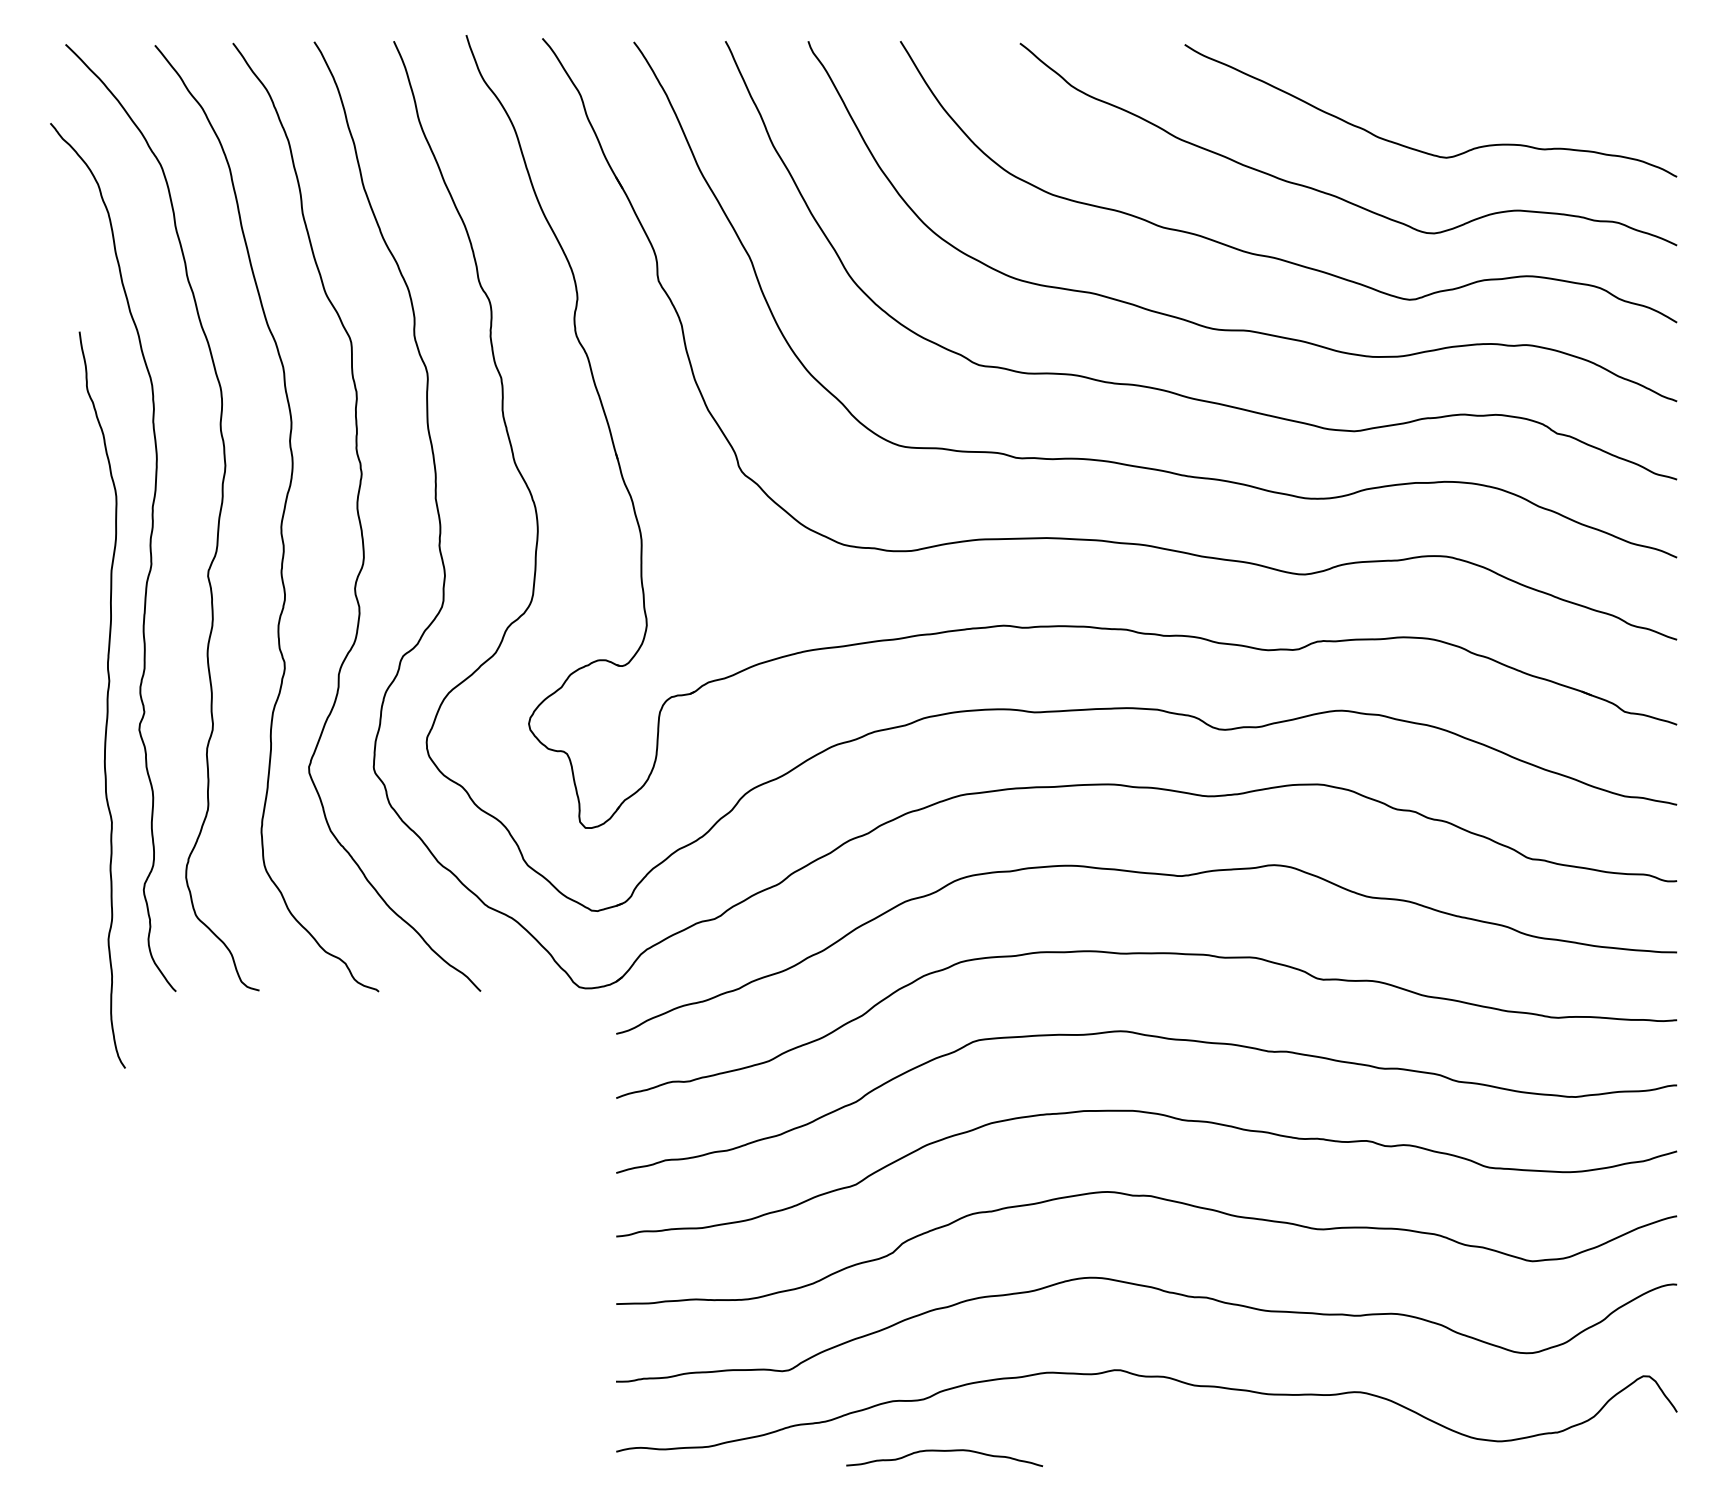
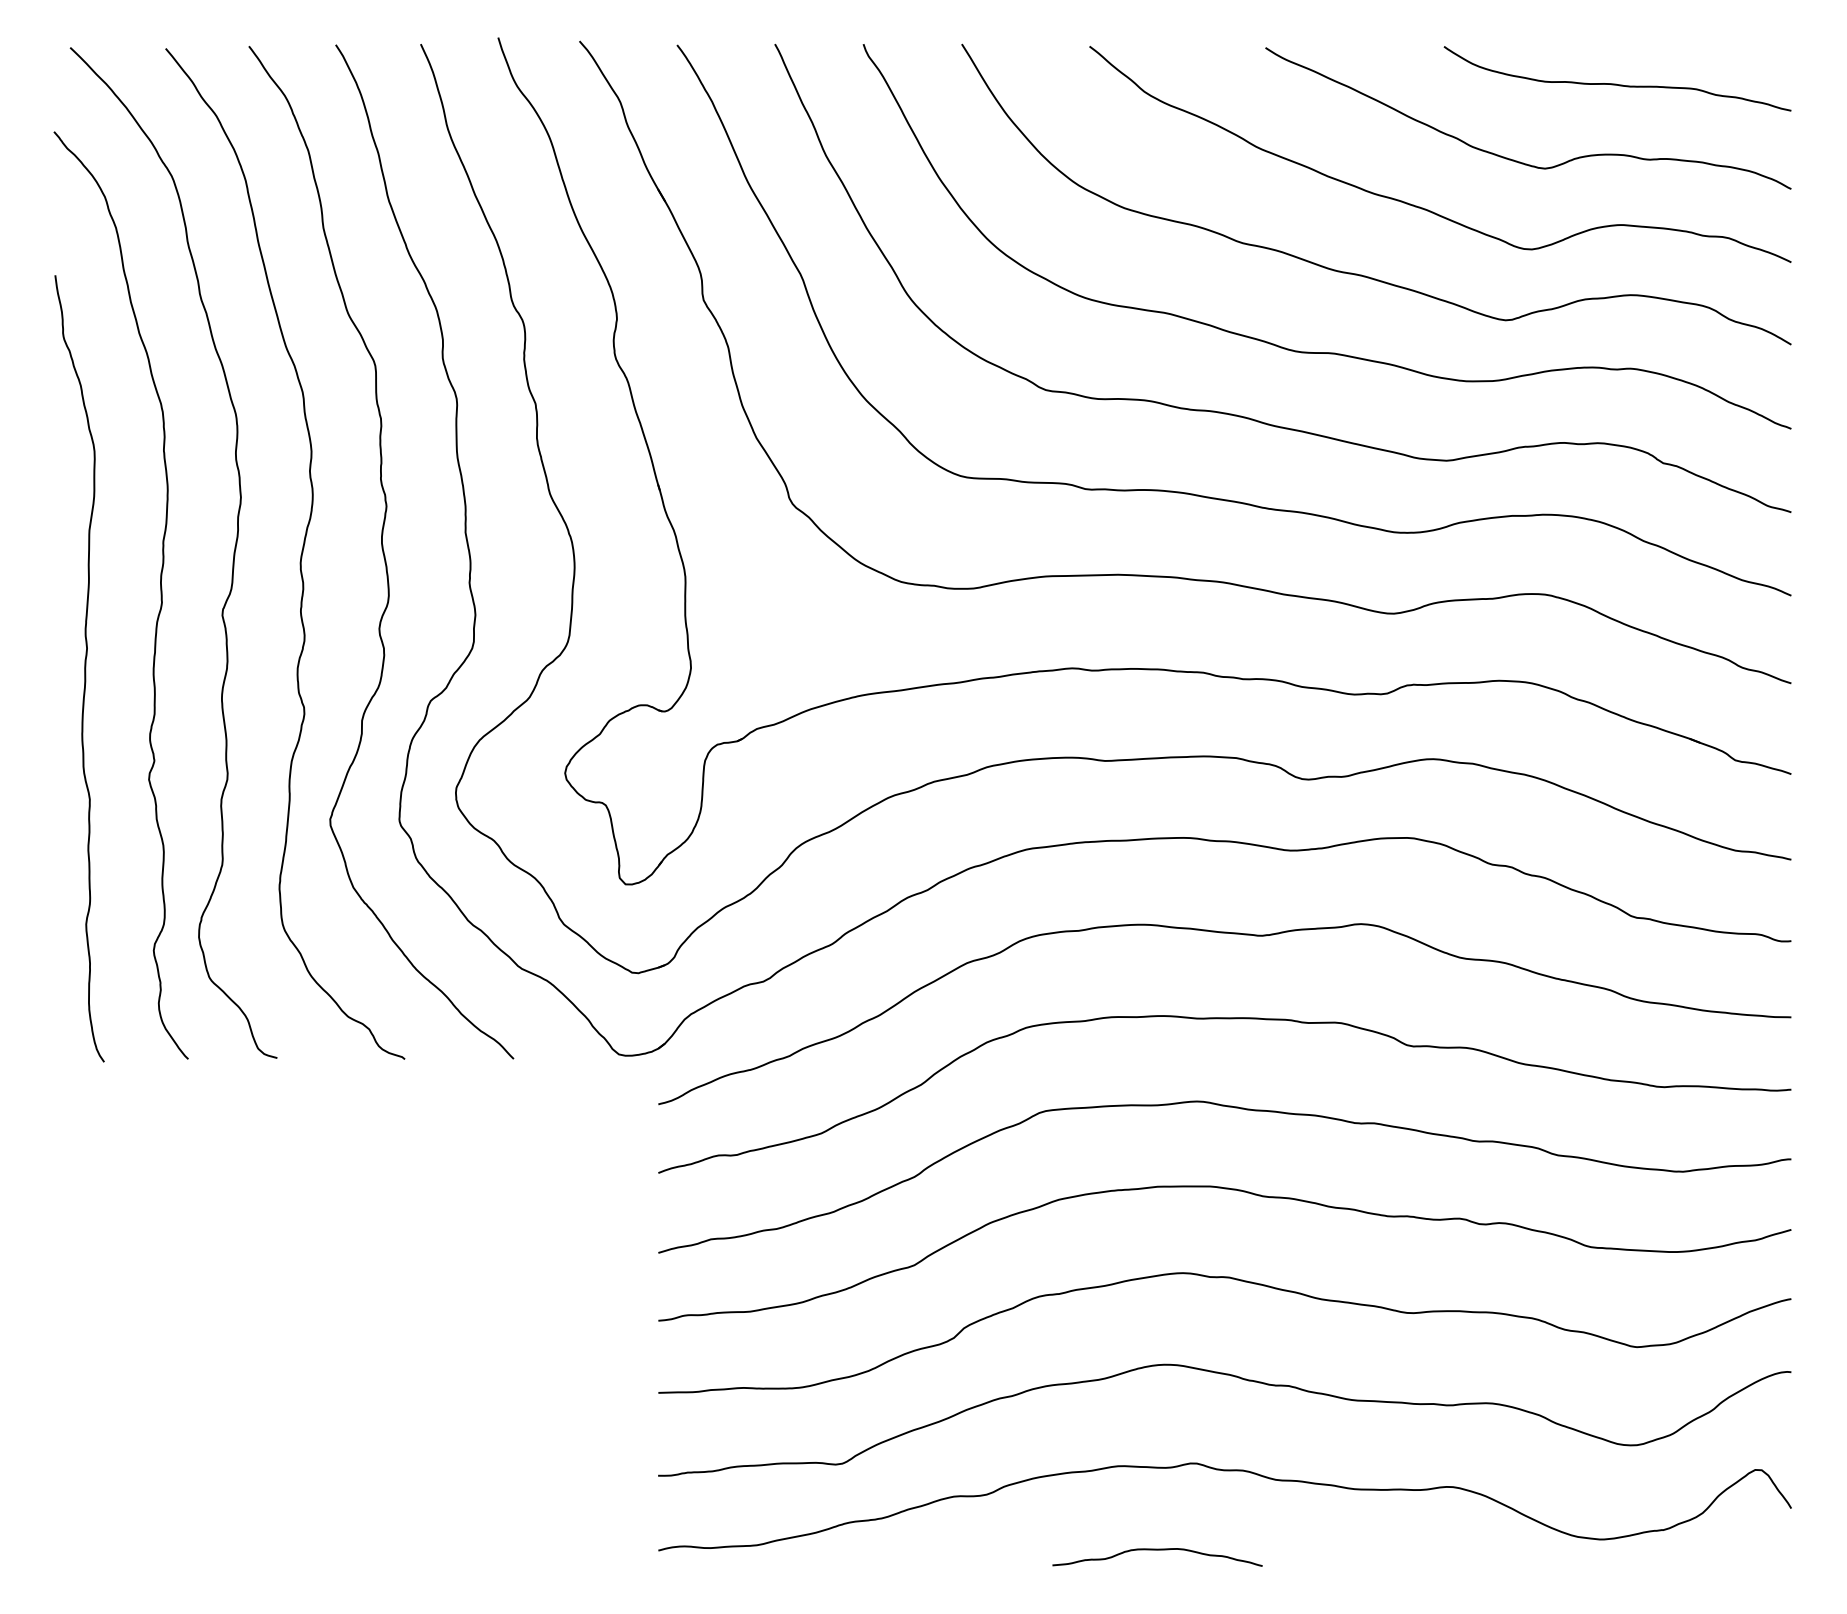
curve: (1514, 78) -> (1617, 83), added
curve: (106, 699) -> (84, 668), moved
curve: (944, 1451) -> (1157, 1550), moved

